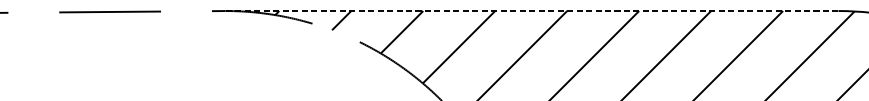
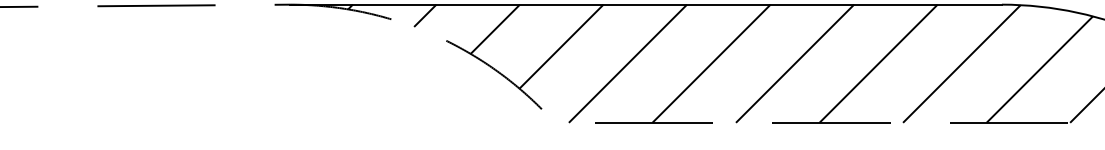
line: (532, 10) -> (646, 4), dashed -> solid

